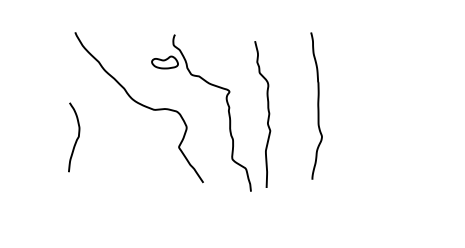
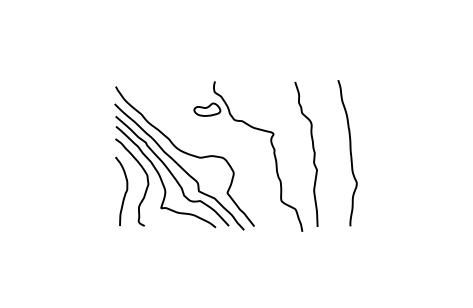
curve: (316, 105) -> (349, 152), moved
part: (132, 117) -> (179, 166), added

